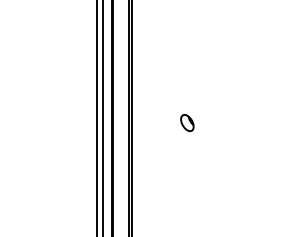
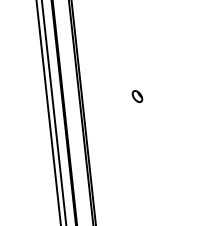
part: (186, 122) -> (136, 96), size x0.71

